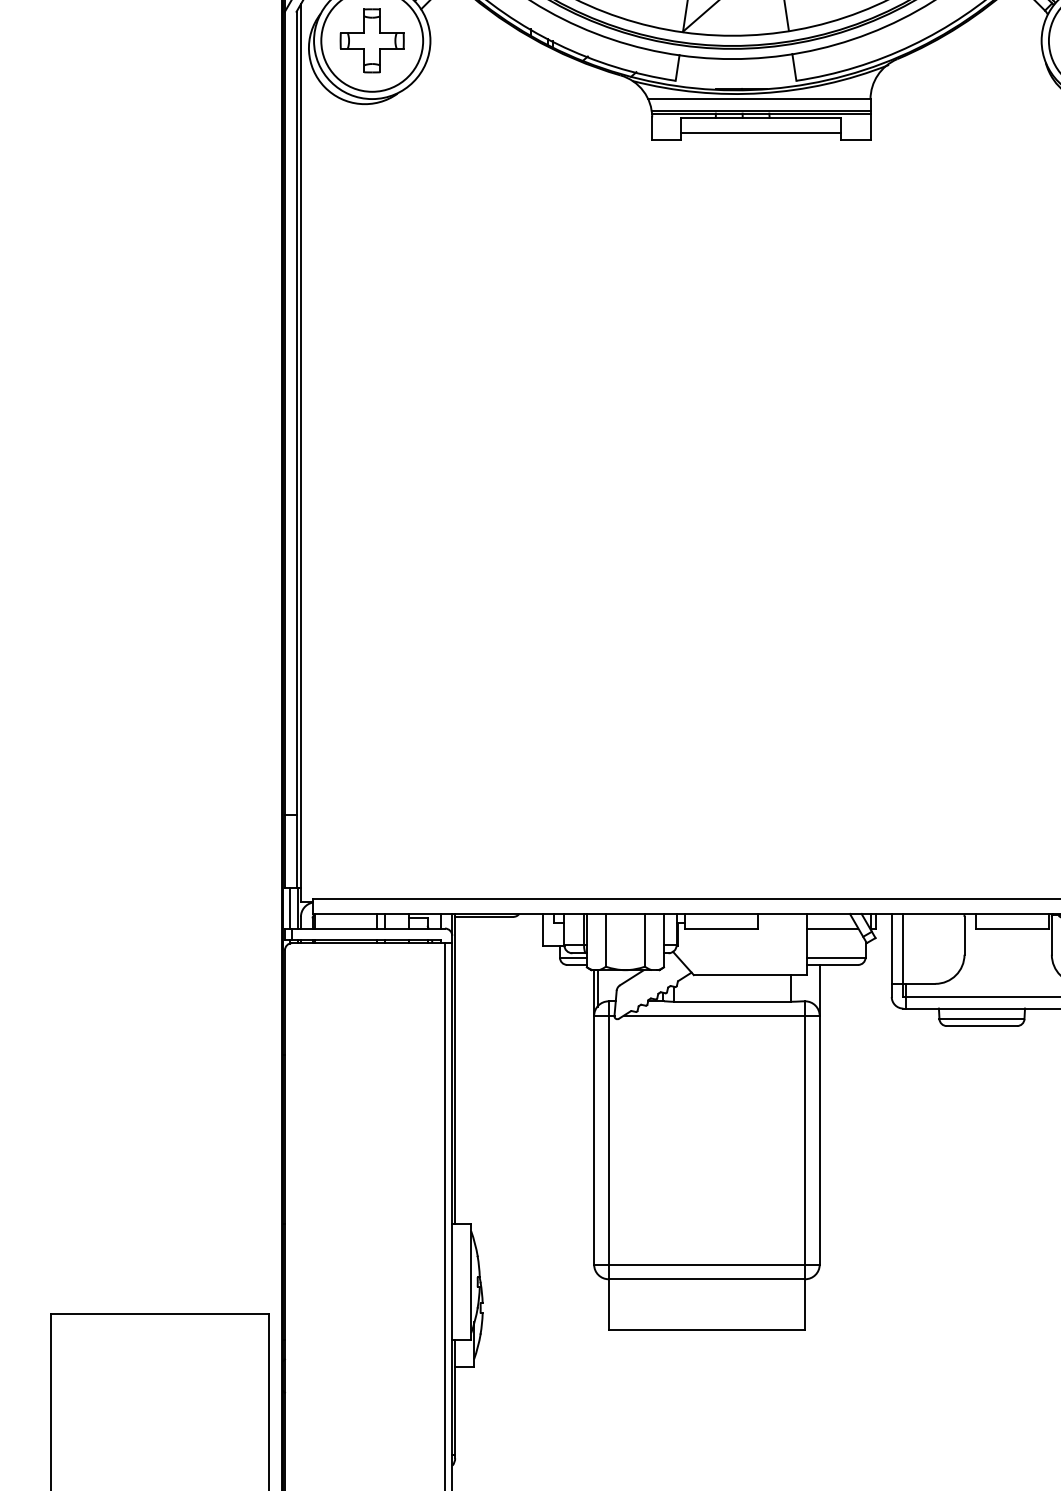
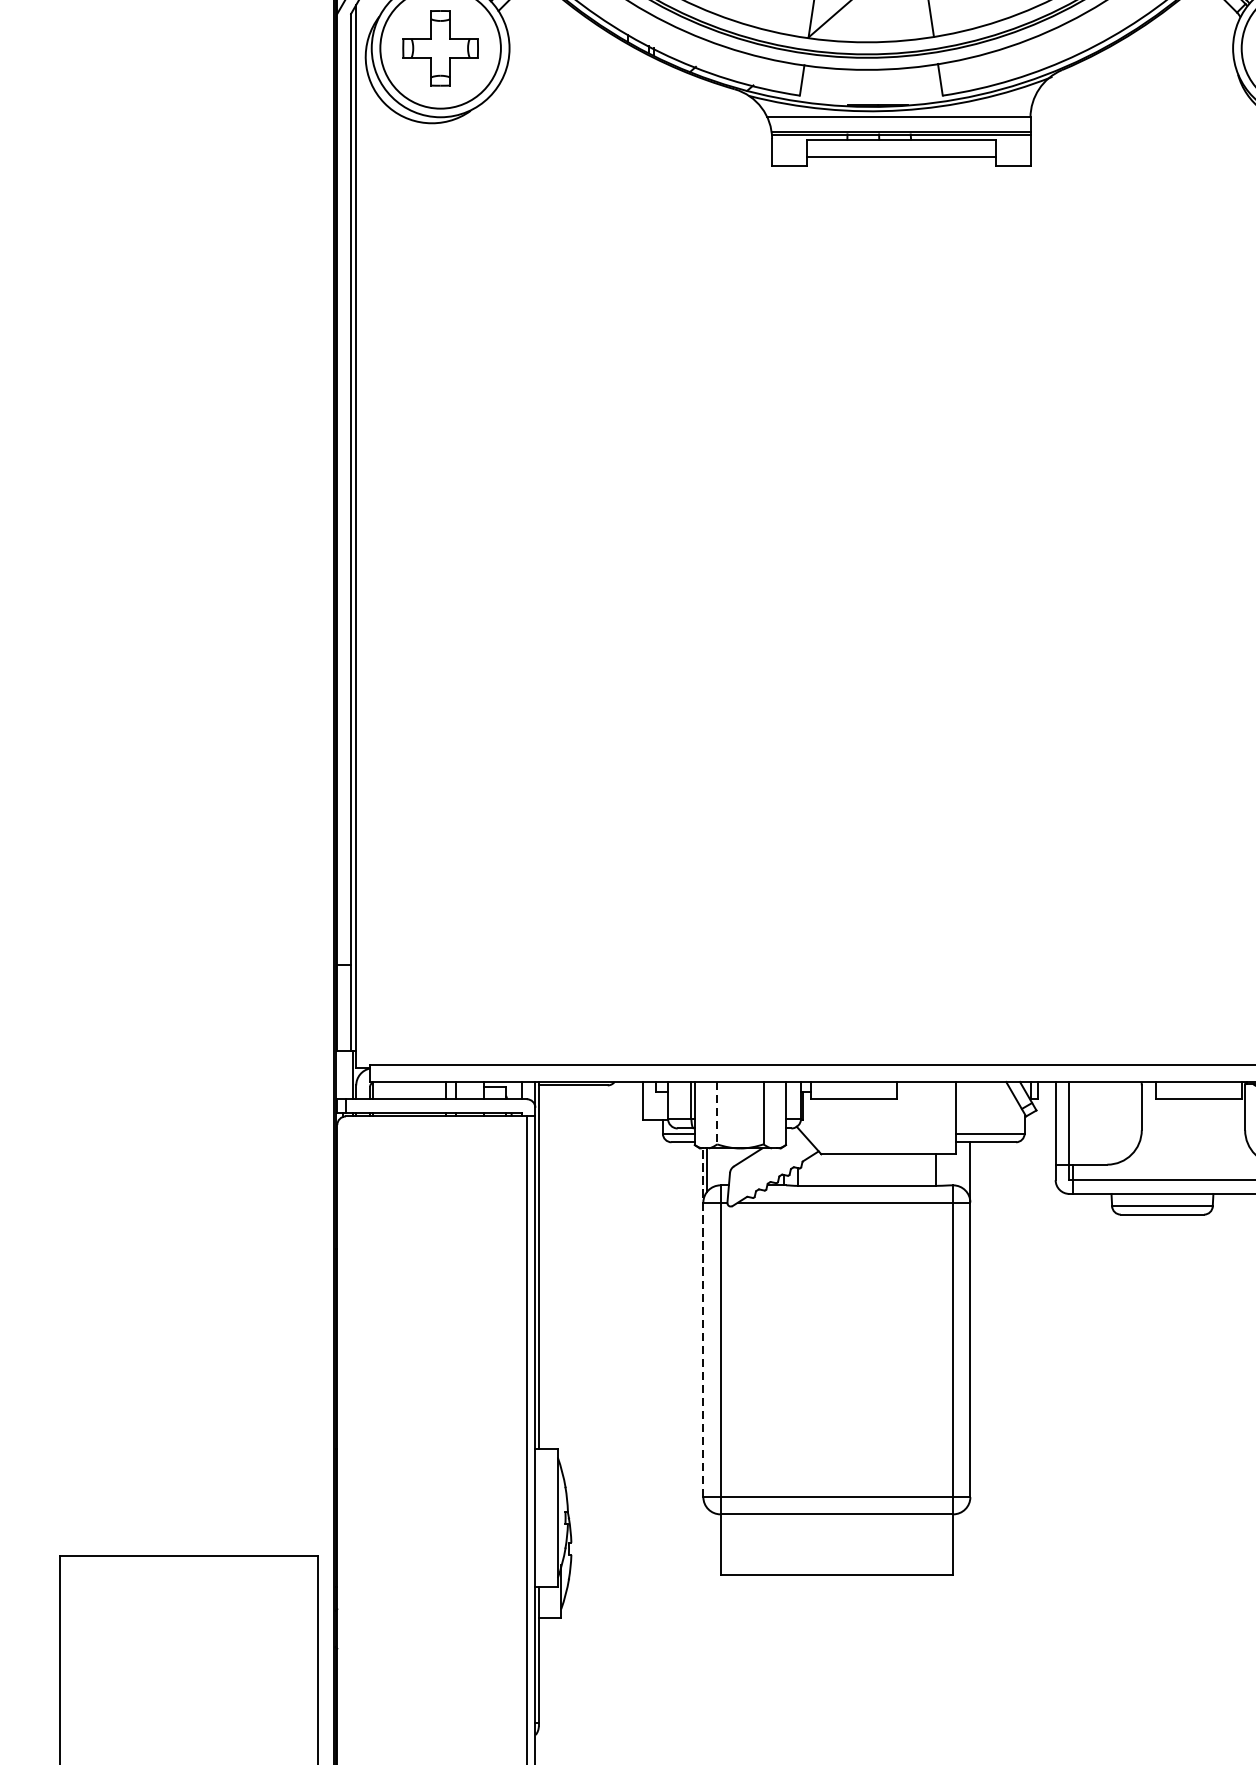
line: (289, 907) -> (342, 1074), removed
line: (832, 928) -> (985, 1099), removed
line: (605, 940) -> (716, 1113), solid -> dashed
line: (594, 1116) -> (703, 1321), solid -> dashed

